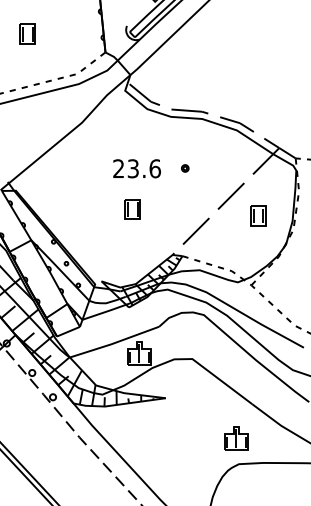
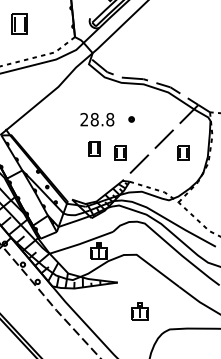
part: (27, 33) -> (19, 23), size x1.4
text: (144, 168) -> (102, 119), 23.6 -> 28.8
part: (169, 214) -> (120, 152), added
part: (235, 438) -> (139, 311), moved

